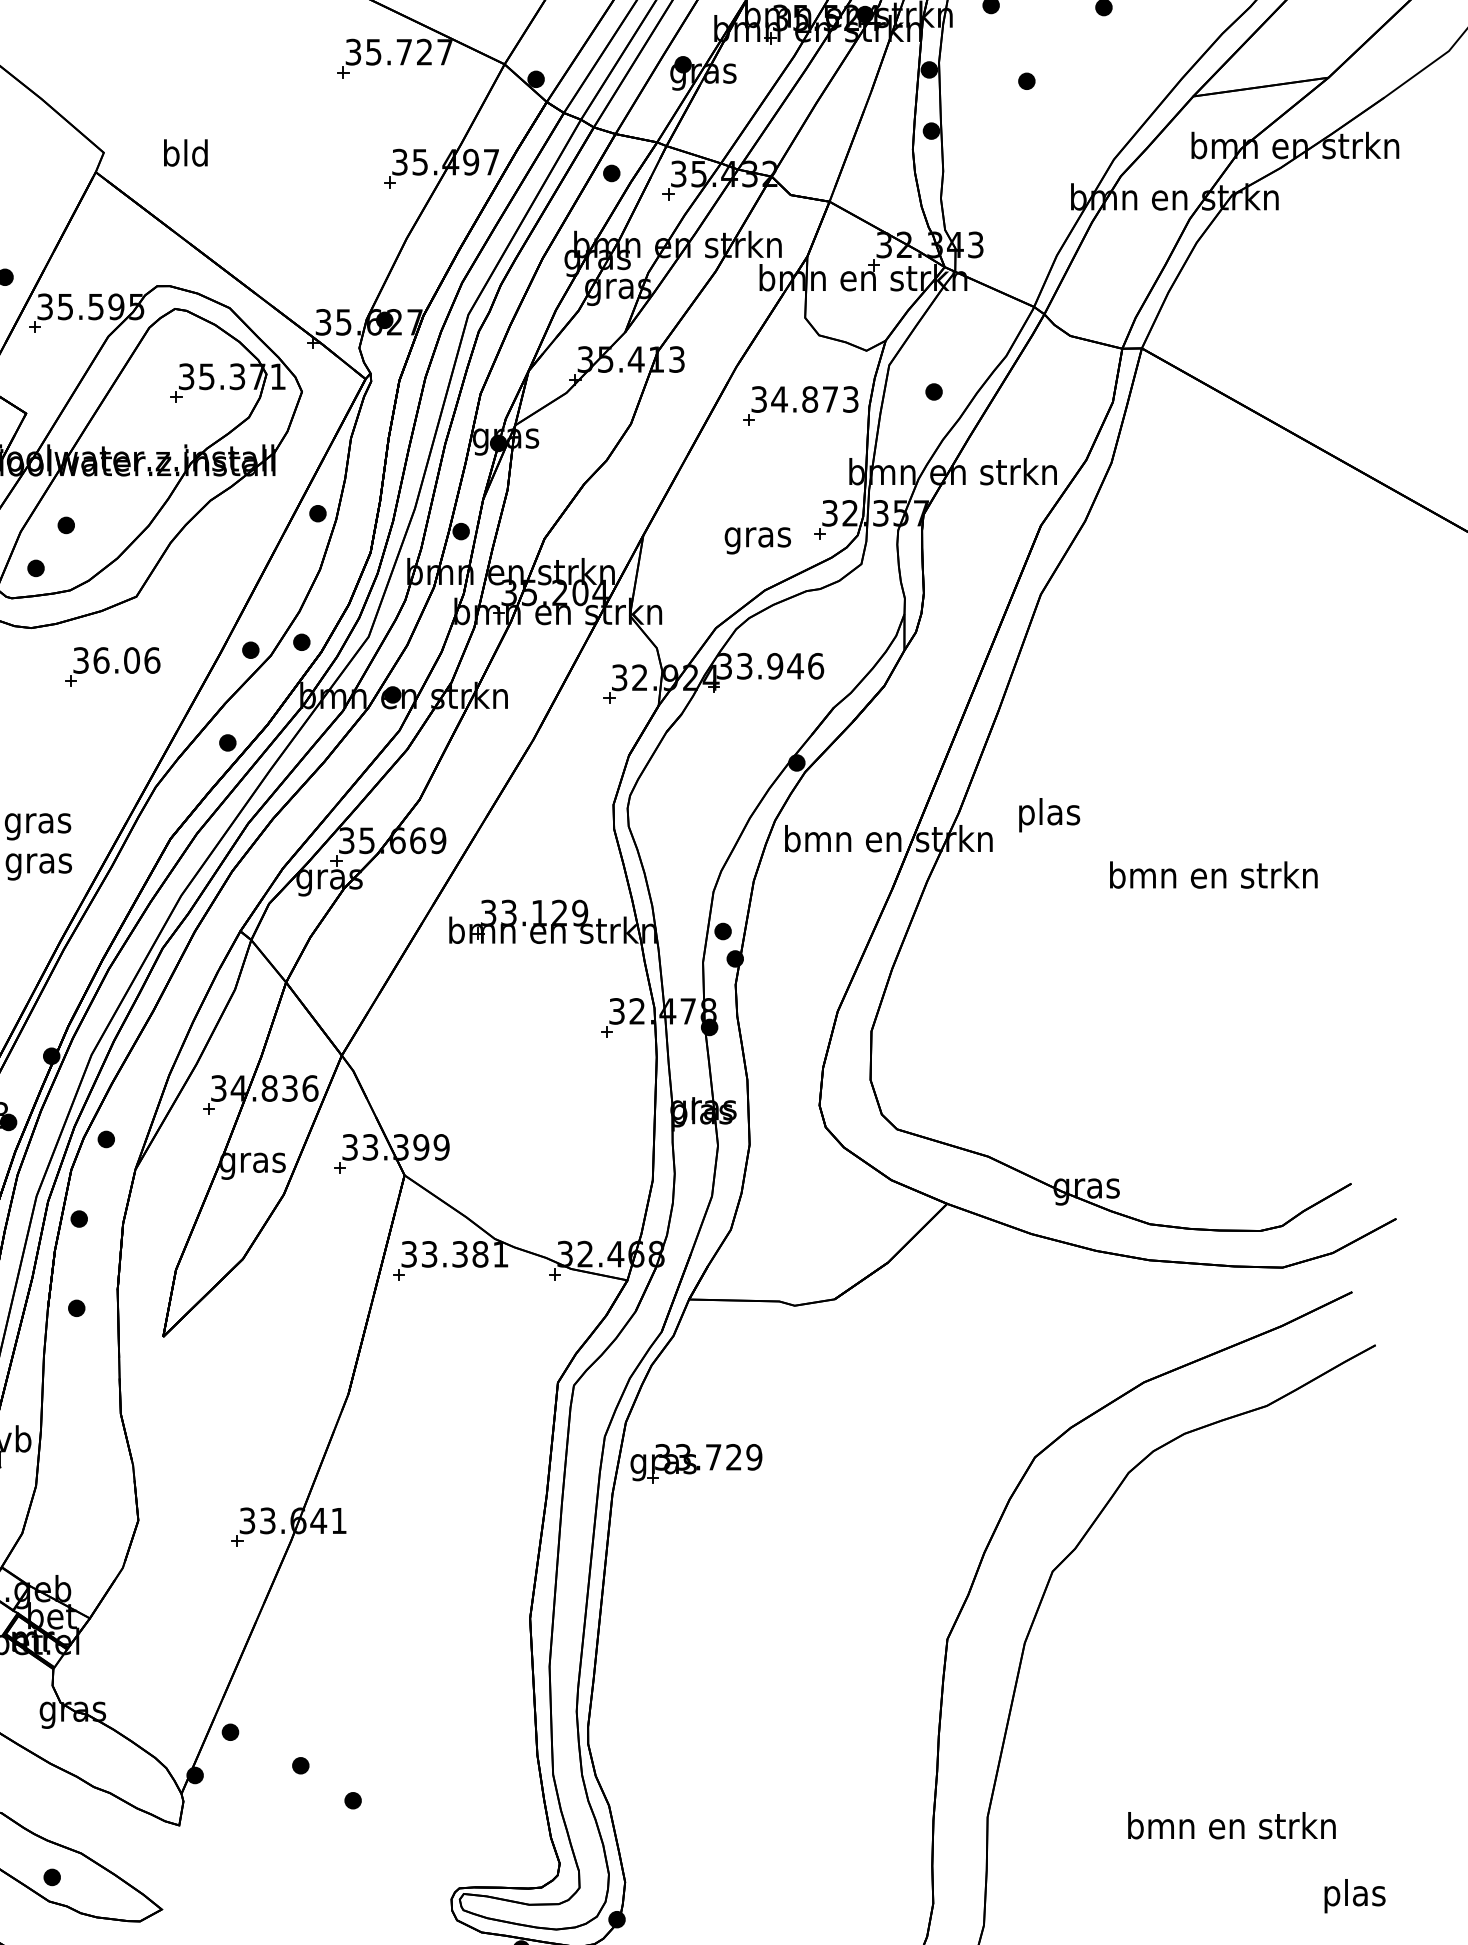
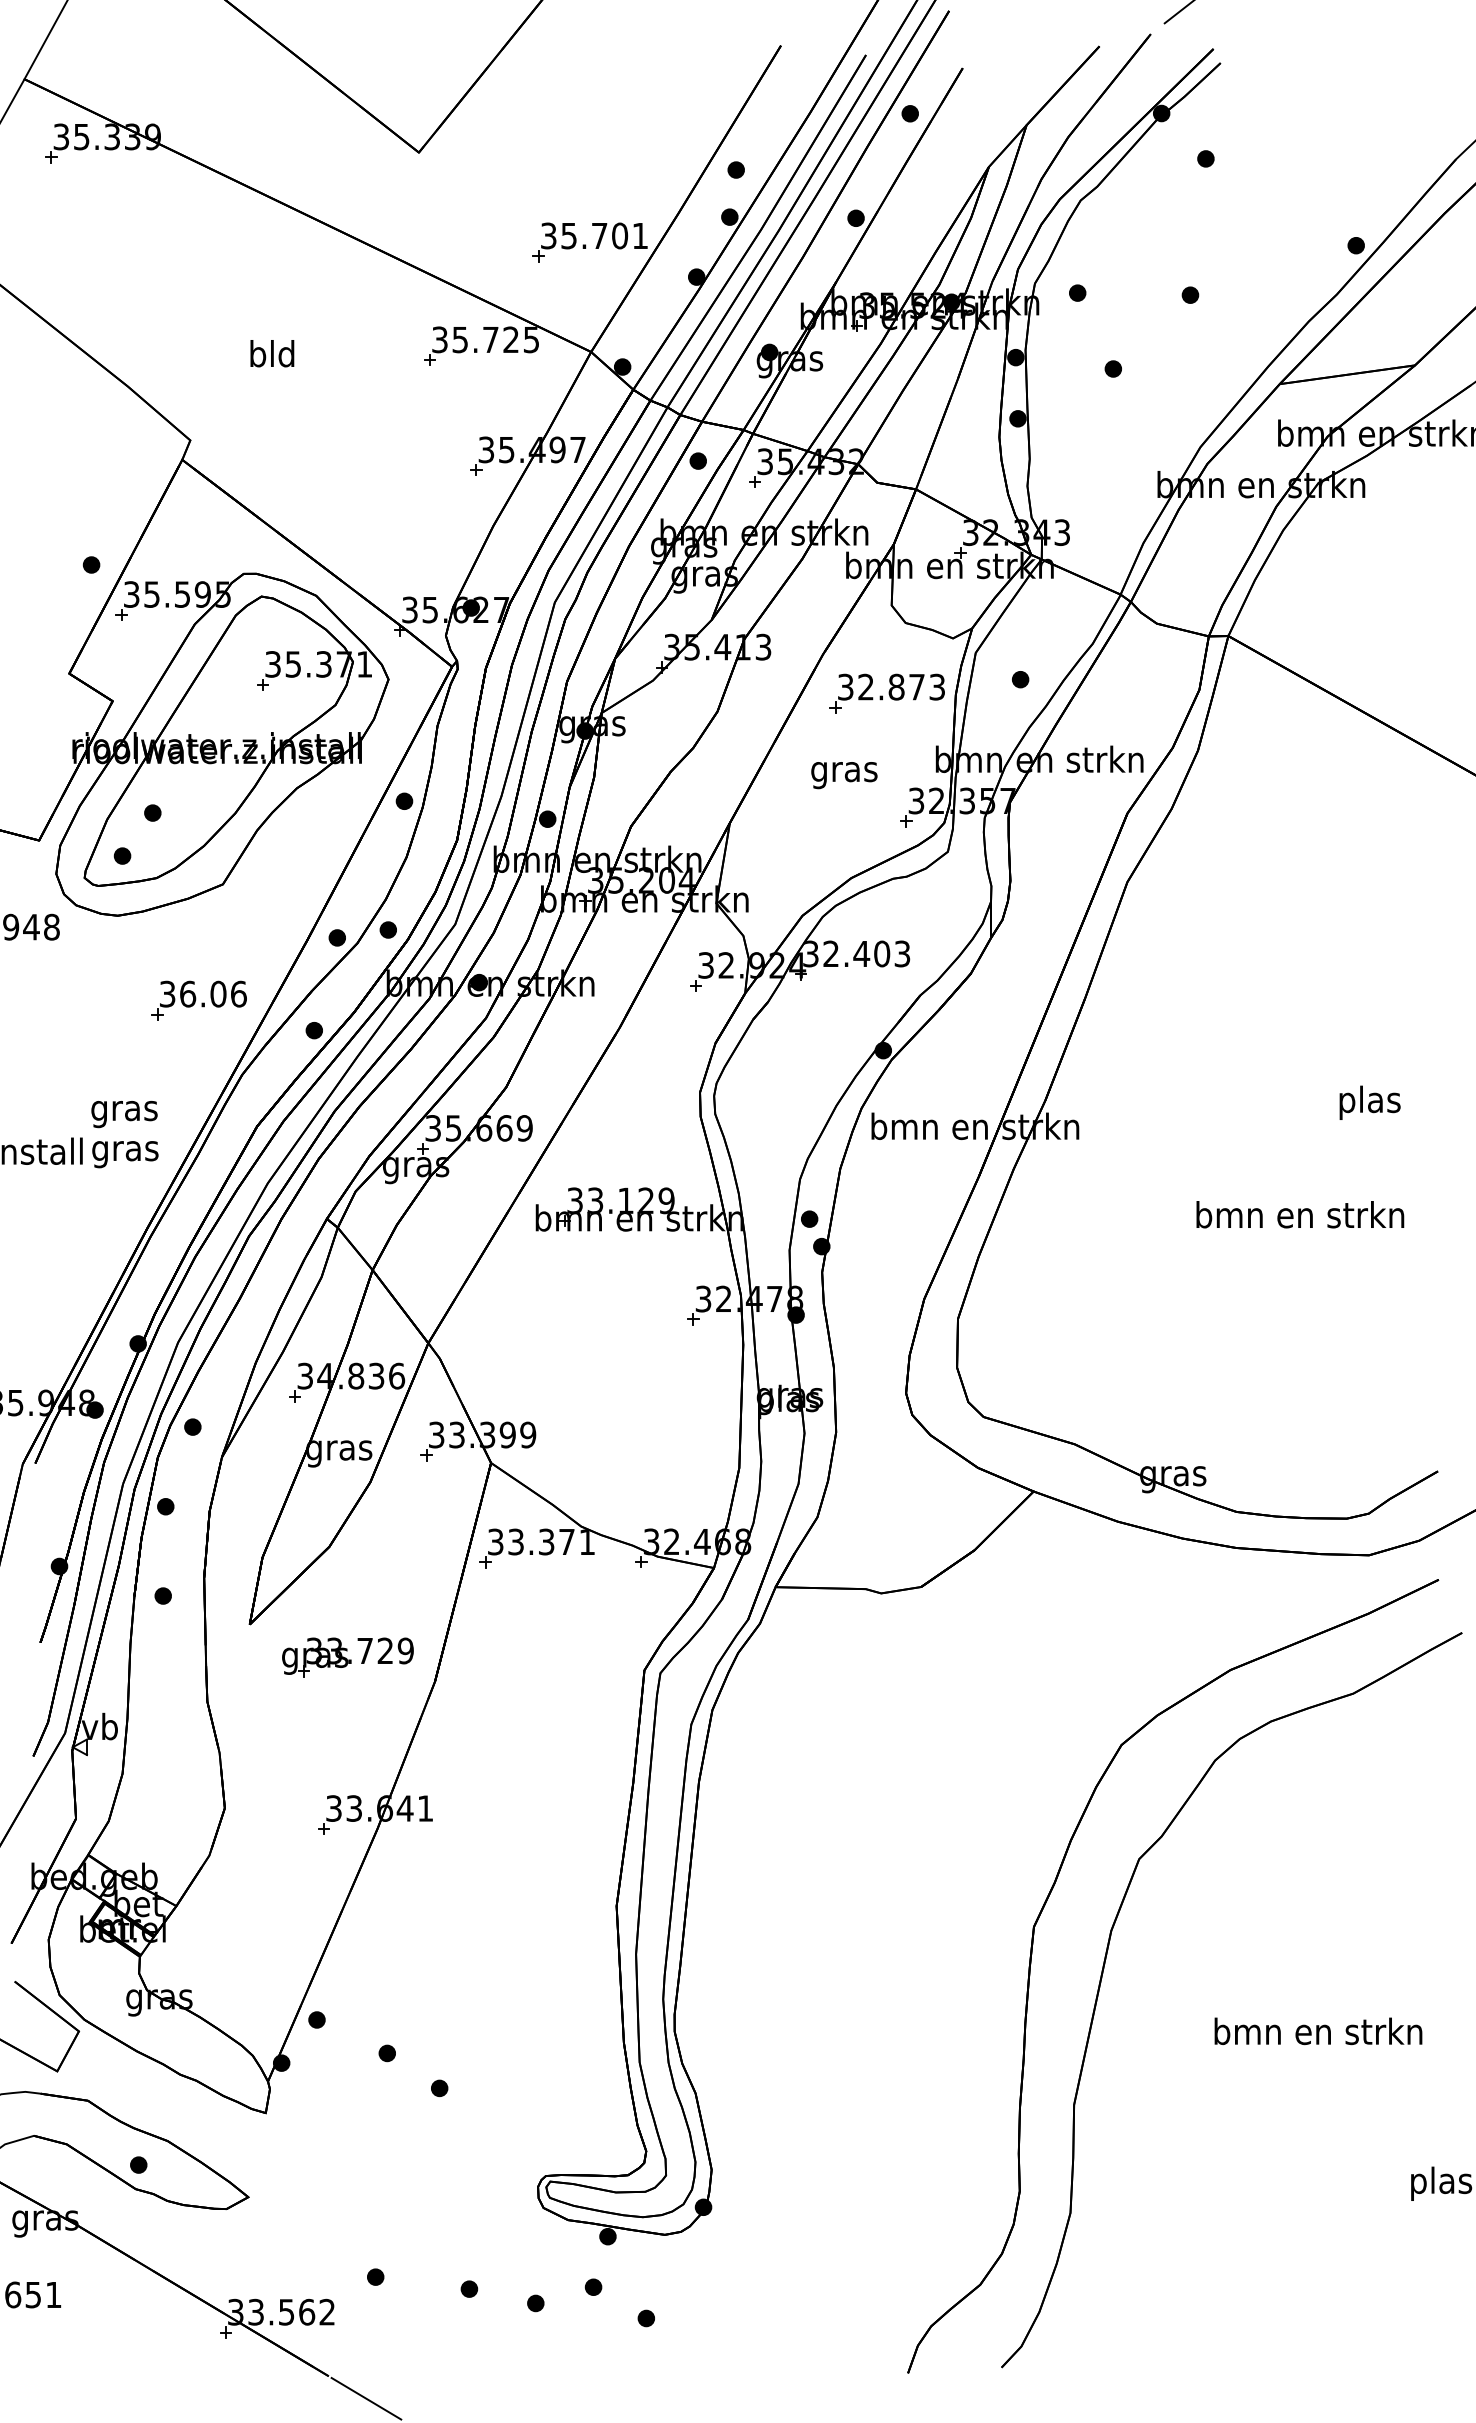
text: (444, 52) -> (531, 340), 35.727 -> 35.725
text: (185, 152) -> (272, 353), moved
text: (778, 398) -> (865, 686), 34.873 -> 32.873
text: (757, 540) -> (844, 775), moved
text: (779, 665) -> (866, 953), 33.946 -> 32.403
part: (111, 666) -> (198, 1000), moved
text: (1048, 814) -> (1369, 1102), moved
text: (1213, 874) -> (1300, 1214), moved
text: (479, 1253) -> (566, 1541), 33.381 -> 33.371
part: (695, 1463) -> (347, 1657), moved
text: (1231, 1825) -> (1318, 2031), moved

